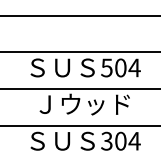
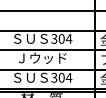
text: (107, 67) -> (54, 38), 504 -> 304

